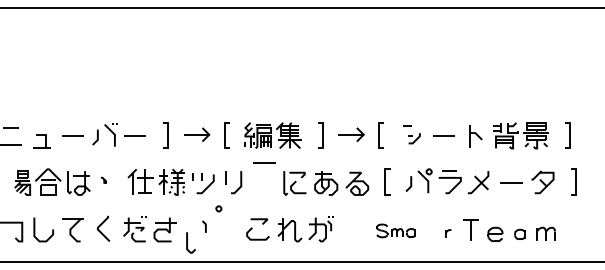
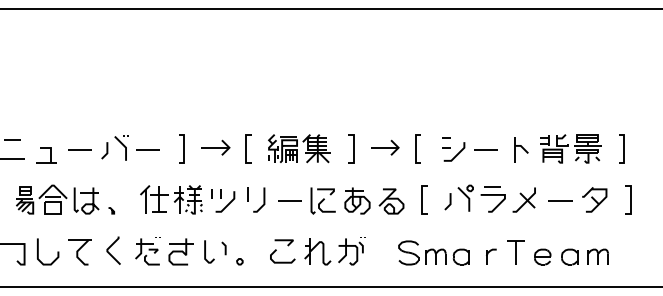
part: (413, 138) -> (453, 151), size x1.67
line: (264, 162) -> (289, 200), moved
curve: (103, 179) -> (111, 209), moved
part: (218, 208) -> (239, 261), moved
part: (395, 230) -> (433, 252), size x1.67
part: (448, 233) -> (491, 255), size x1.67
part: (519, 234) -> (569, 256), size x1.43
line: (187, 242) -> (205, 251), moved

